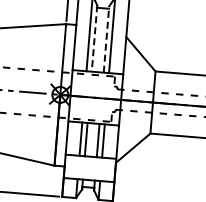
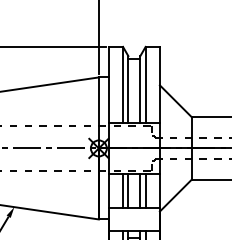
line: (94, 38) -> (128, 89), dashed -> solid
line: (106, 38) -> (140, 88), dashed -> solid

